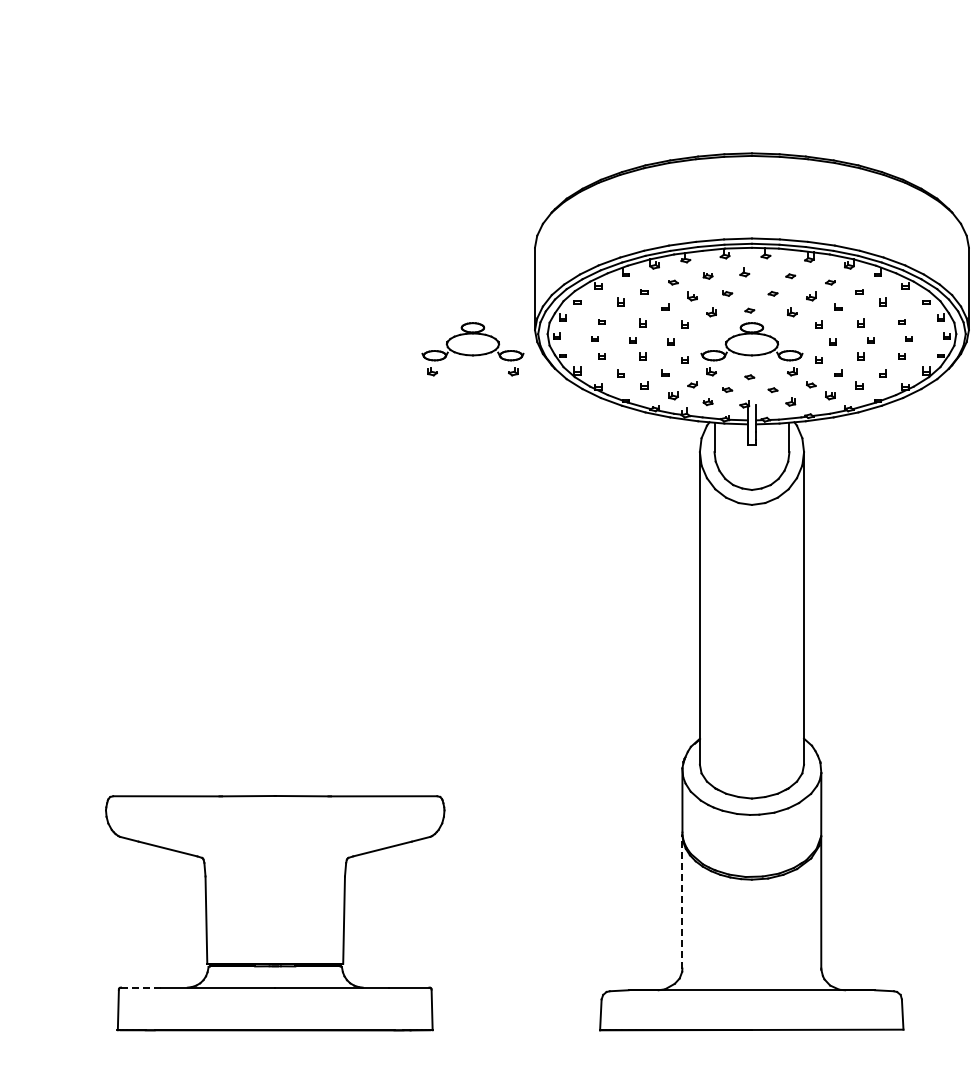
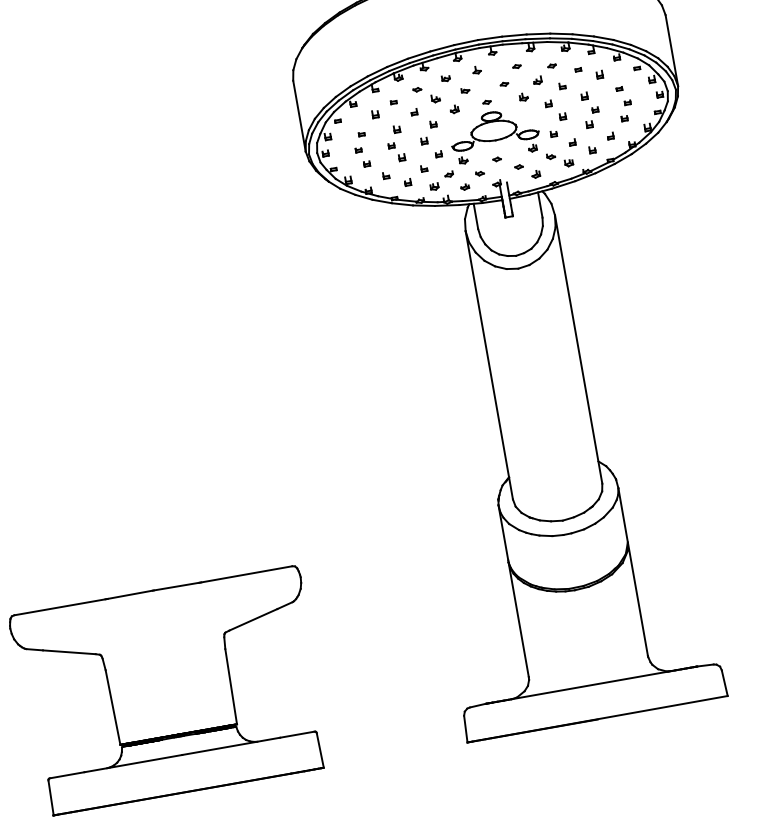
part: (472, 349) -> (255, 177), removed
line: (682, 901) -> (518, 619), dashed -> solid
line: (141, 987) -> (67, 775), dashed -> solid

